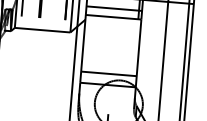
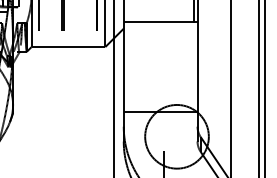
line: (114, 8) -> (160, 10), removed
line: (108, 73) -> (160, 97), removed

